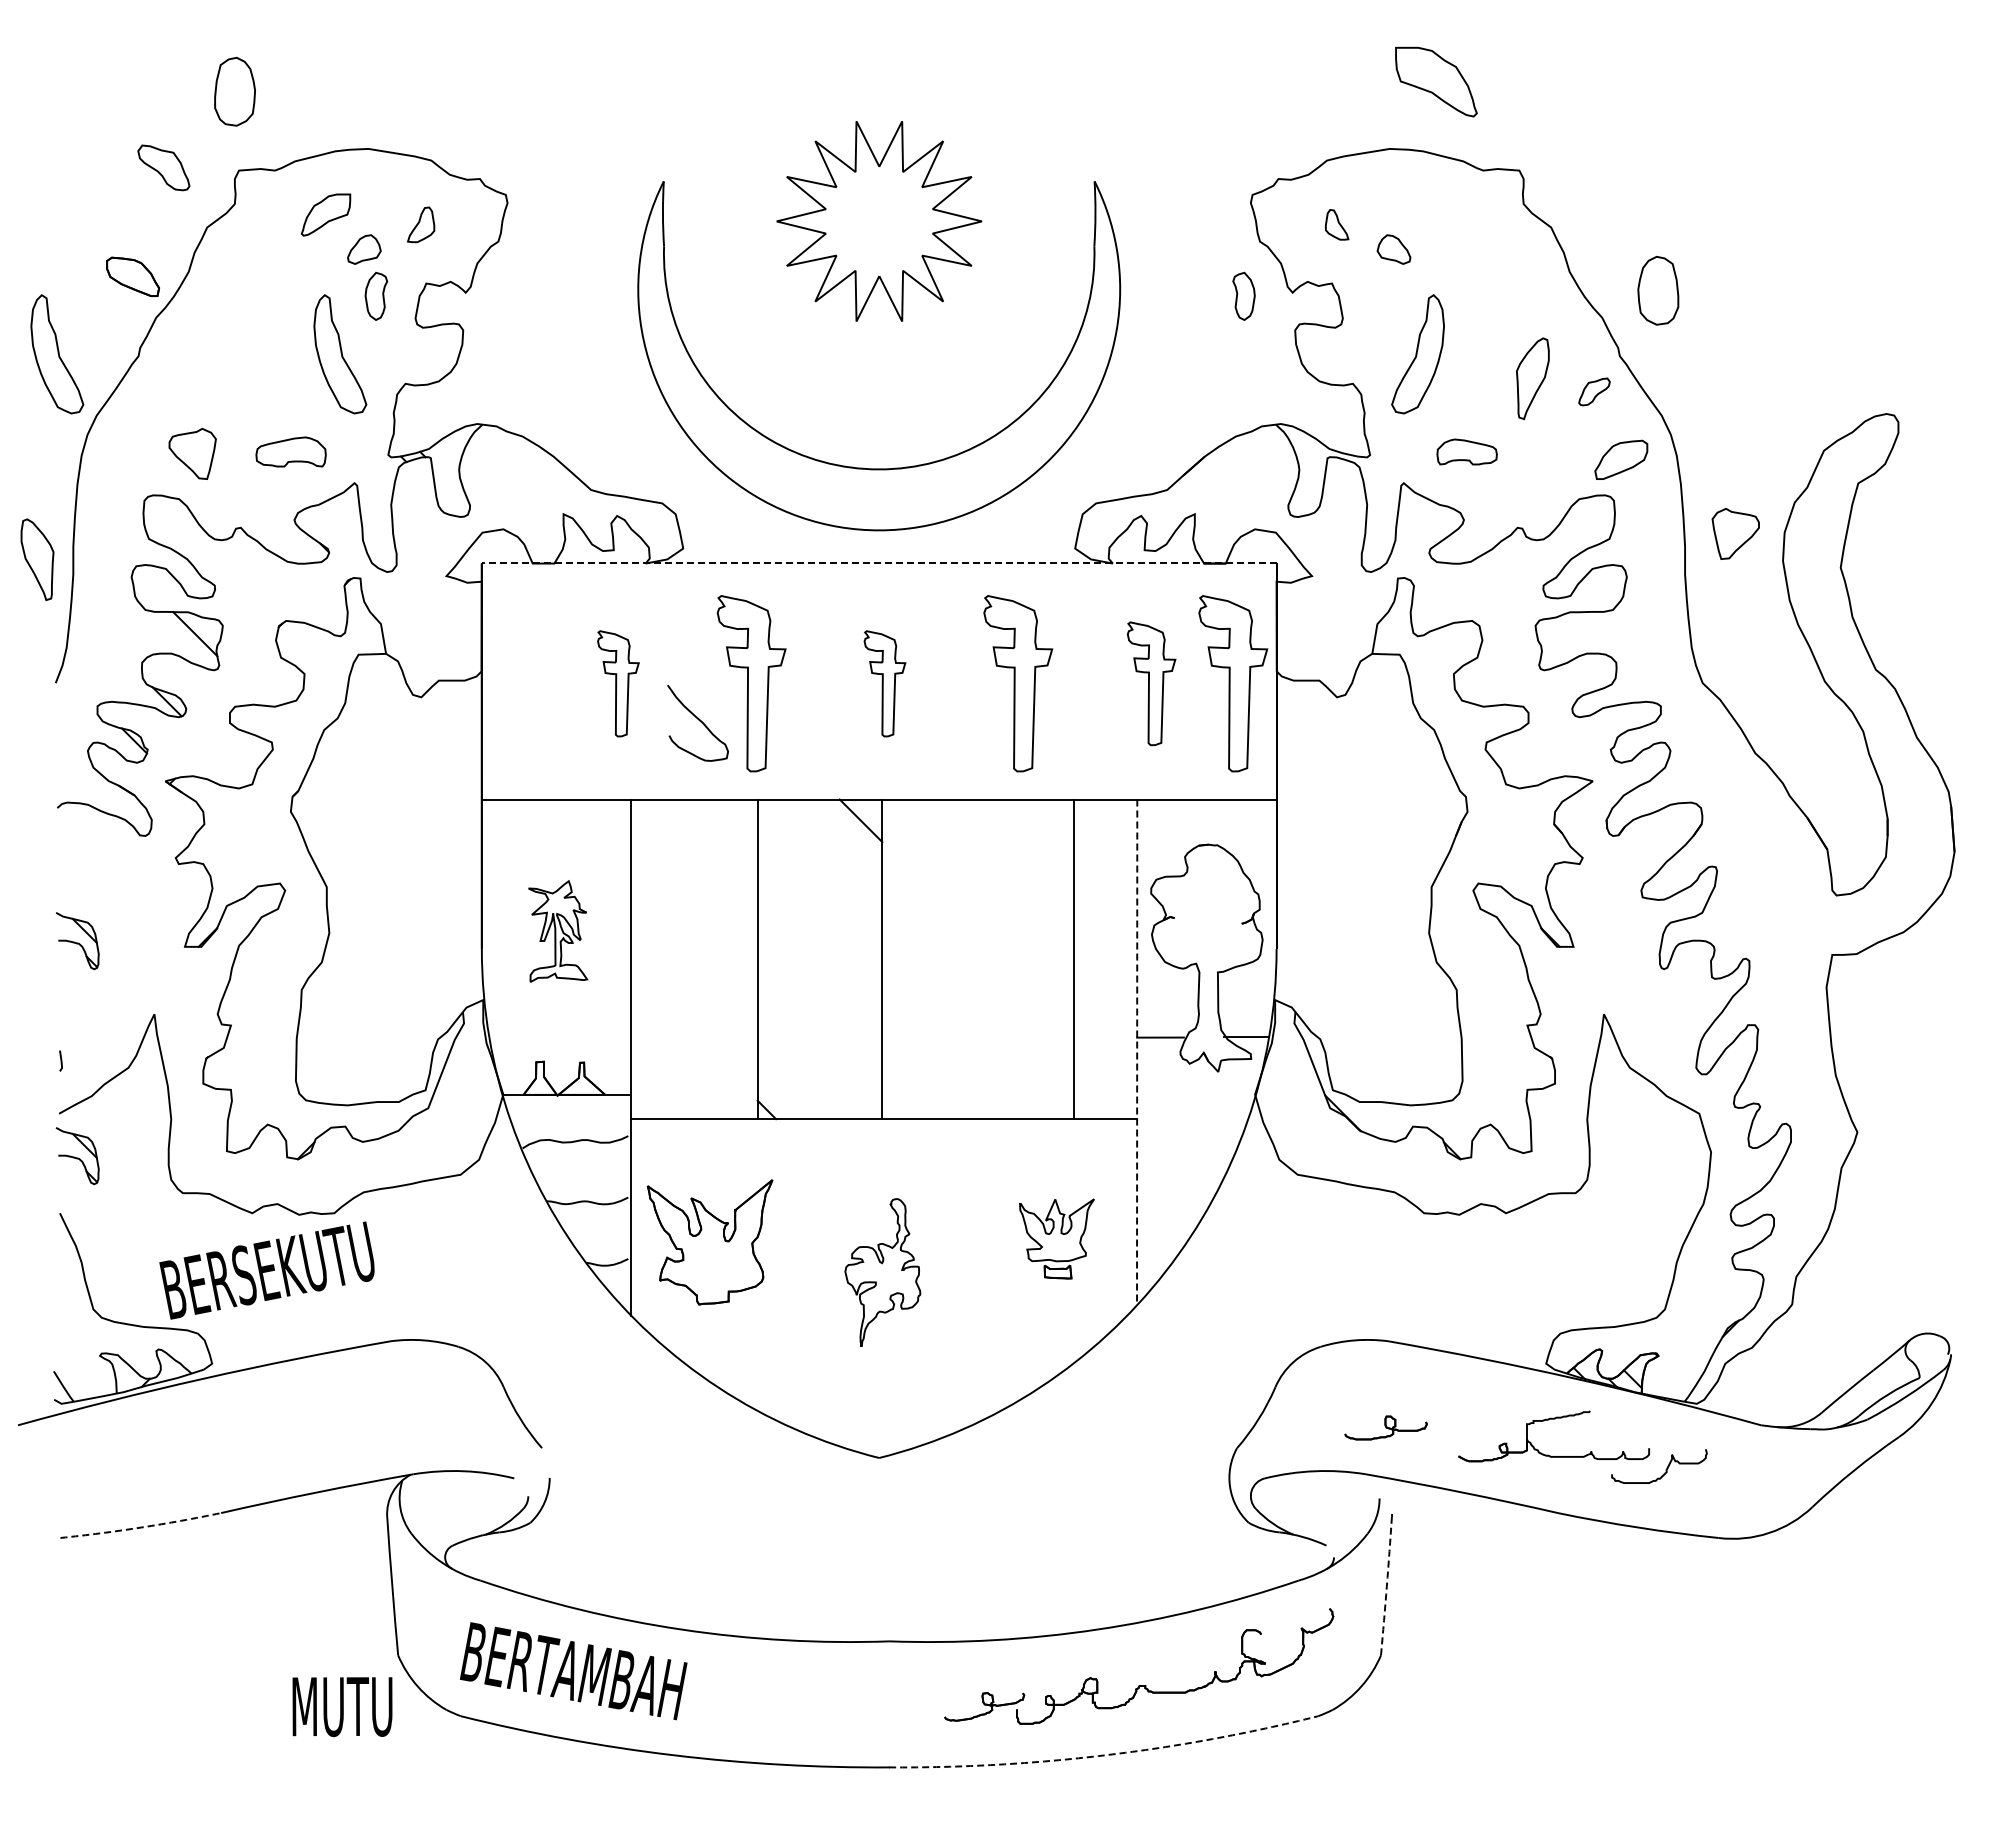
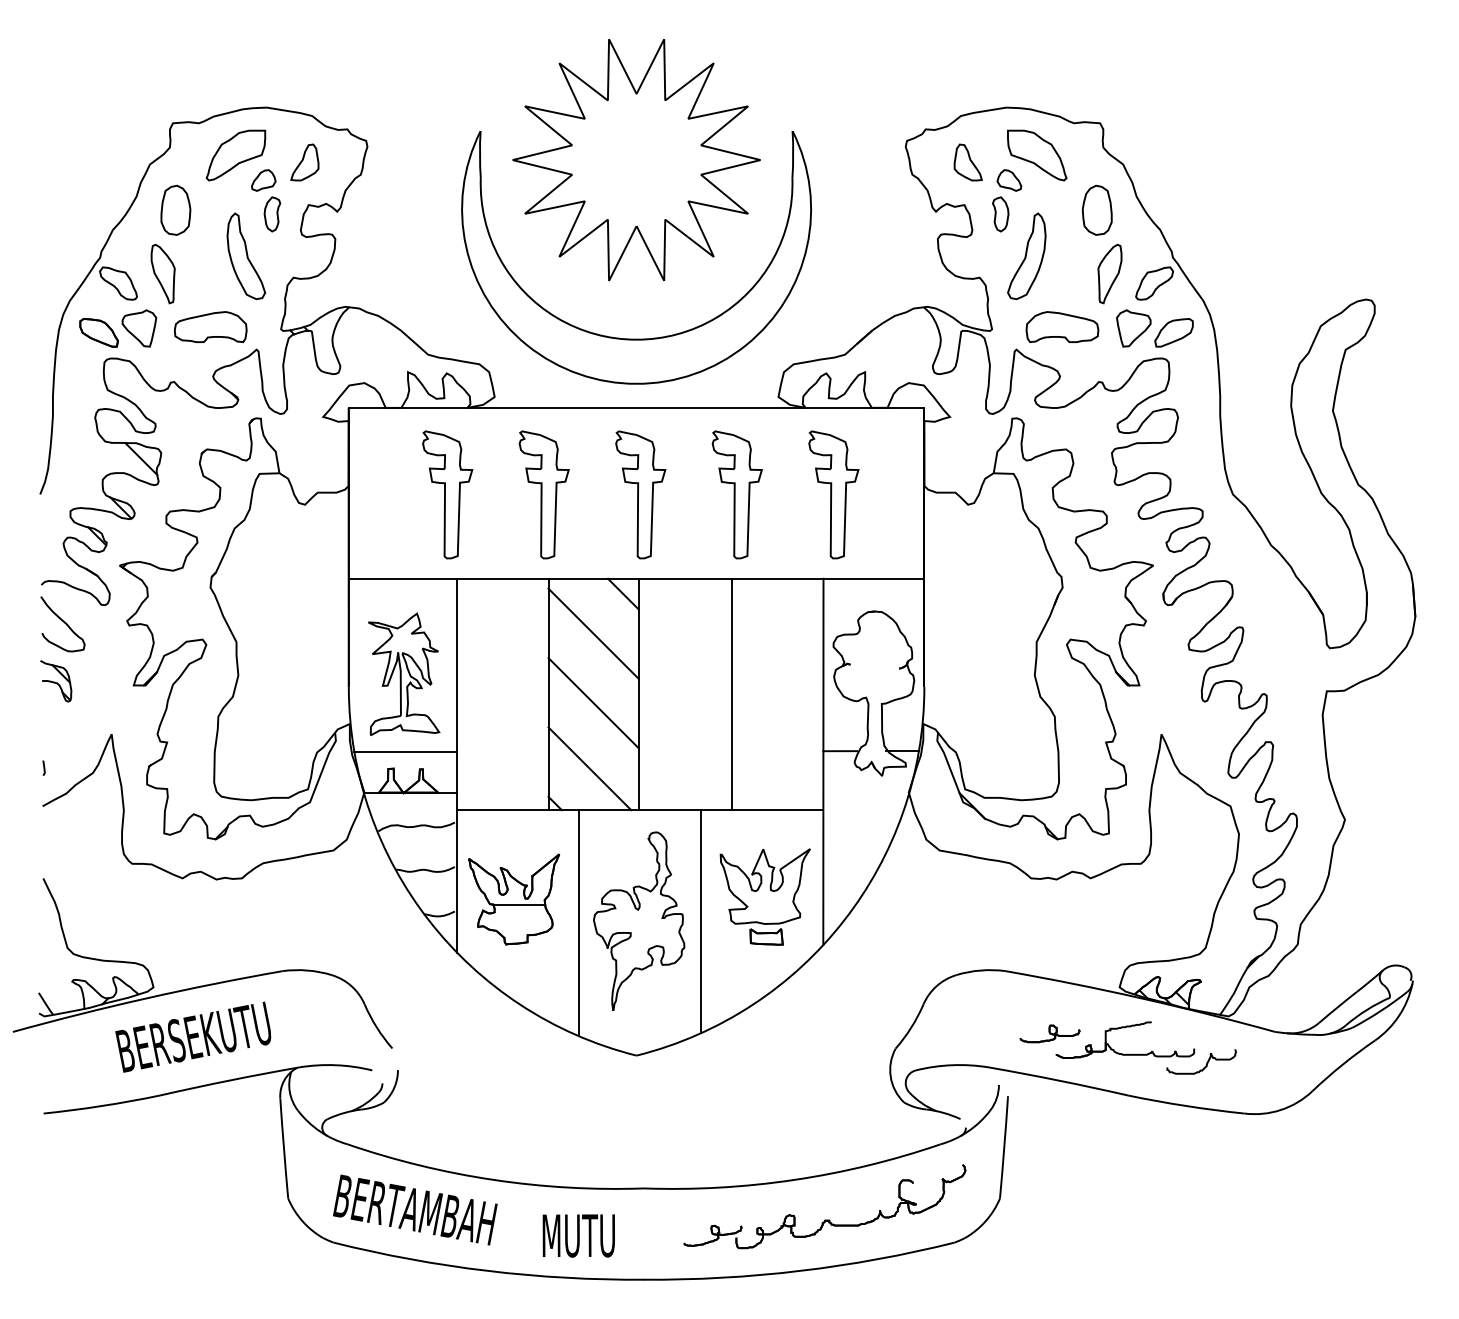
part: (1436, 81) -> (1037, 155), moved
part: (234, 91) -> (175, 210), moved
part: (163, 167) -> (118, 283), moved
part: (325, 214) -> (235, 155), size x1.67
part: (879, 221) -> (636, 160), size x1.67
part: (420, 224) -> (304, 162), size x1.43
part: (1336, 224) -> (967, 162), size x1.67
part: (133, 276) -> (99, 332), moved
part: (1658, 290) -> (1097, 210), moved
part: (1243, 295) -> (1000, 213), moved
part: (57, 354) -> (41, 256), removed
part: (1594, 391) -> (1154, 283), size x1.67
part: (290, 451) -> (210, 326), size x1.43
part: (1466, 451) -> (1061, 326), size x1.67
part: (1735, 533) -> (1133, 328), moved
part: (37, 559) -> (163, 273), moved
line: (878, 563) -> (636, 407), dashed -> solid
part: (618, 683) -> (447, 494), size x1.67
part: (884, 683) -> (640, 494), size x1.67
part: (1151, 683) -> (833, 494), size x1.43
part: (1233, 683) -> (893, 494), removed
curve: (698, 720) -> (63, 622), moved
line: (819, 875) -> (593, 633), added
part: (557, 931) -> (403, 674), size x1.67
line: (1073, 959) -> (731, 694), moved
line: (819, 971) -> (593, 703), added
line: (560, 1038) -> (405, 751), added
line: (1137, 1052) -> (823, 761), dashed -> solid
line: (814, 1061) -> (589, 768), added
part: (77, 1156) -> (55, 837), removed
part: (1056, 1238) -> (764, 896), size x1.67
line: (717, 1249) -> (519, 904), added
text: (266, 1270) -> (192, 1037), moved
part: (882, 1272) -> (638, 921), size x1.67
line: (968, 1272) -> (701, 921), added
line: (799, 1275) -> (578, 923), added
part: (1385, 1427) -> (1049, 1033), moved
arc: (141, 1527) -> (102, 1105), dashed -> solid
arc: (1386, 1586) -> (1003, 1148), dashed -> solid
text: (342, 1707) -> (578, 1236), moved
arc: (1105, 1755) -> (800, 1271), dashed -> solid

